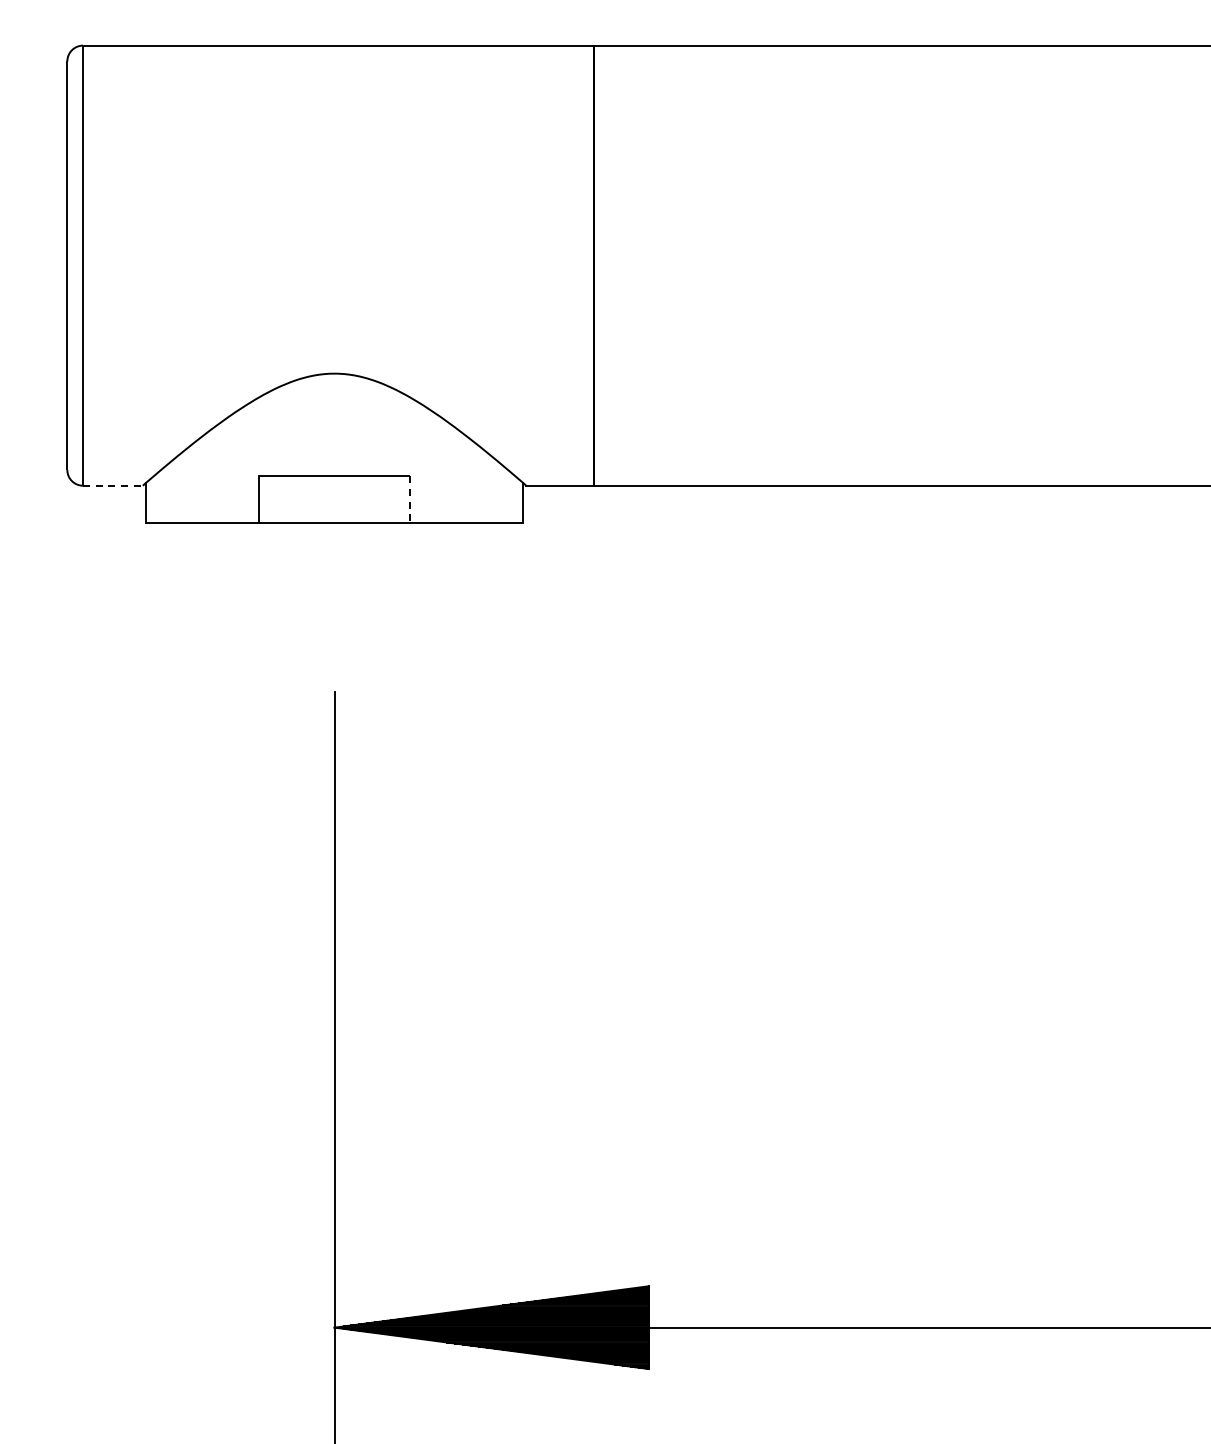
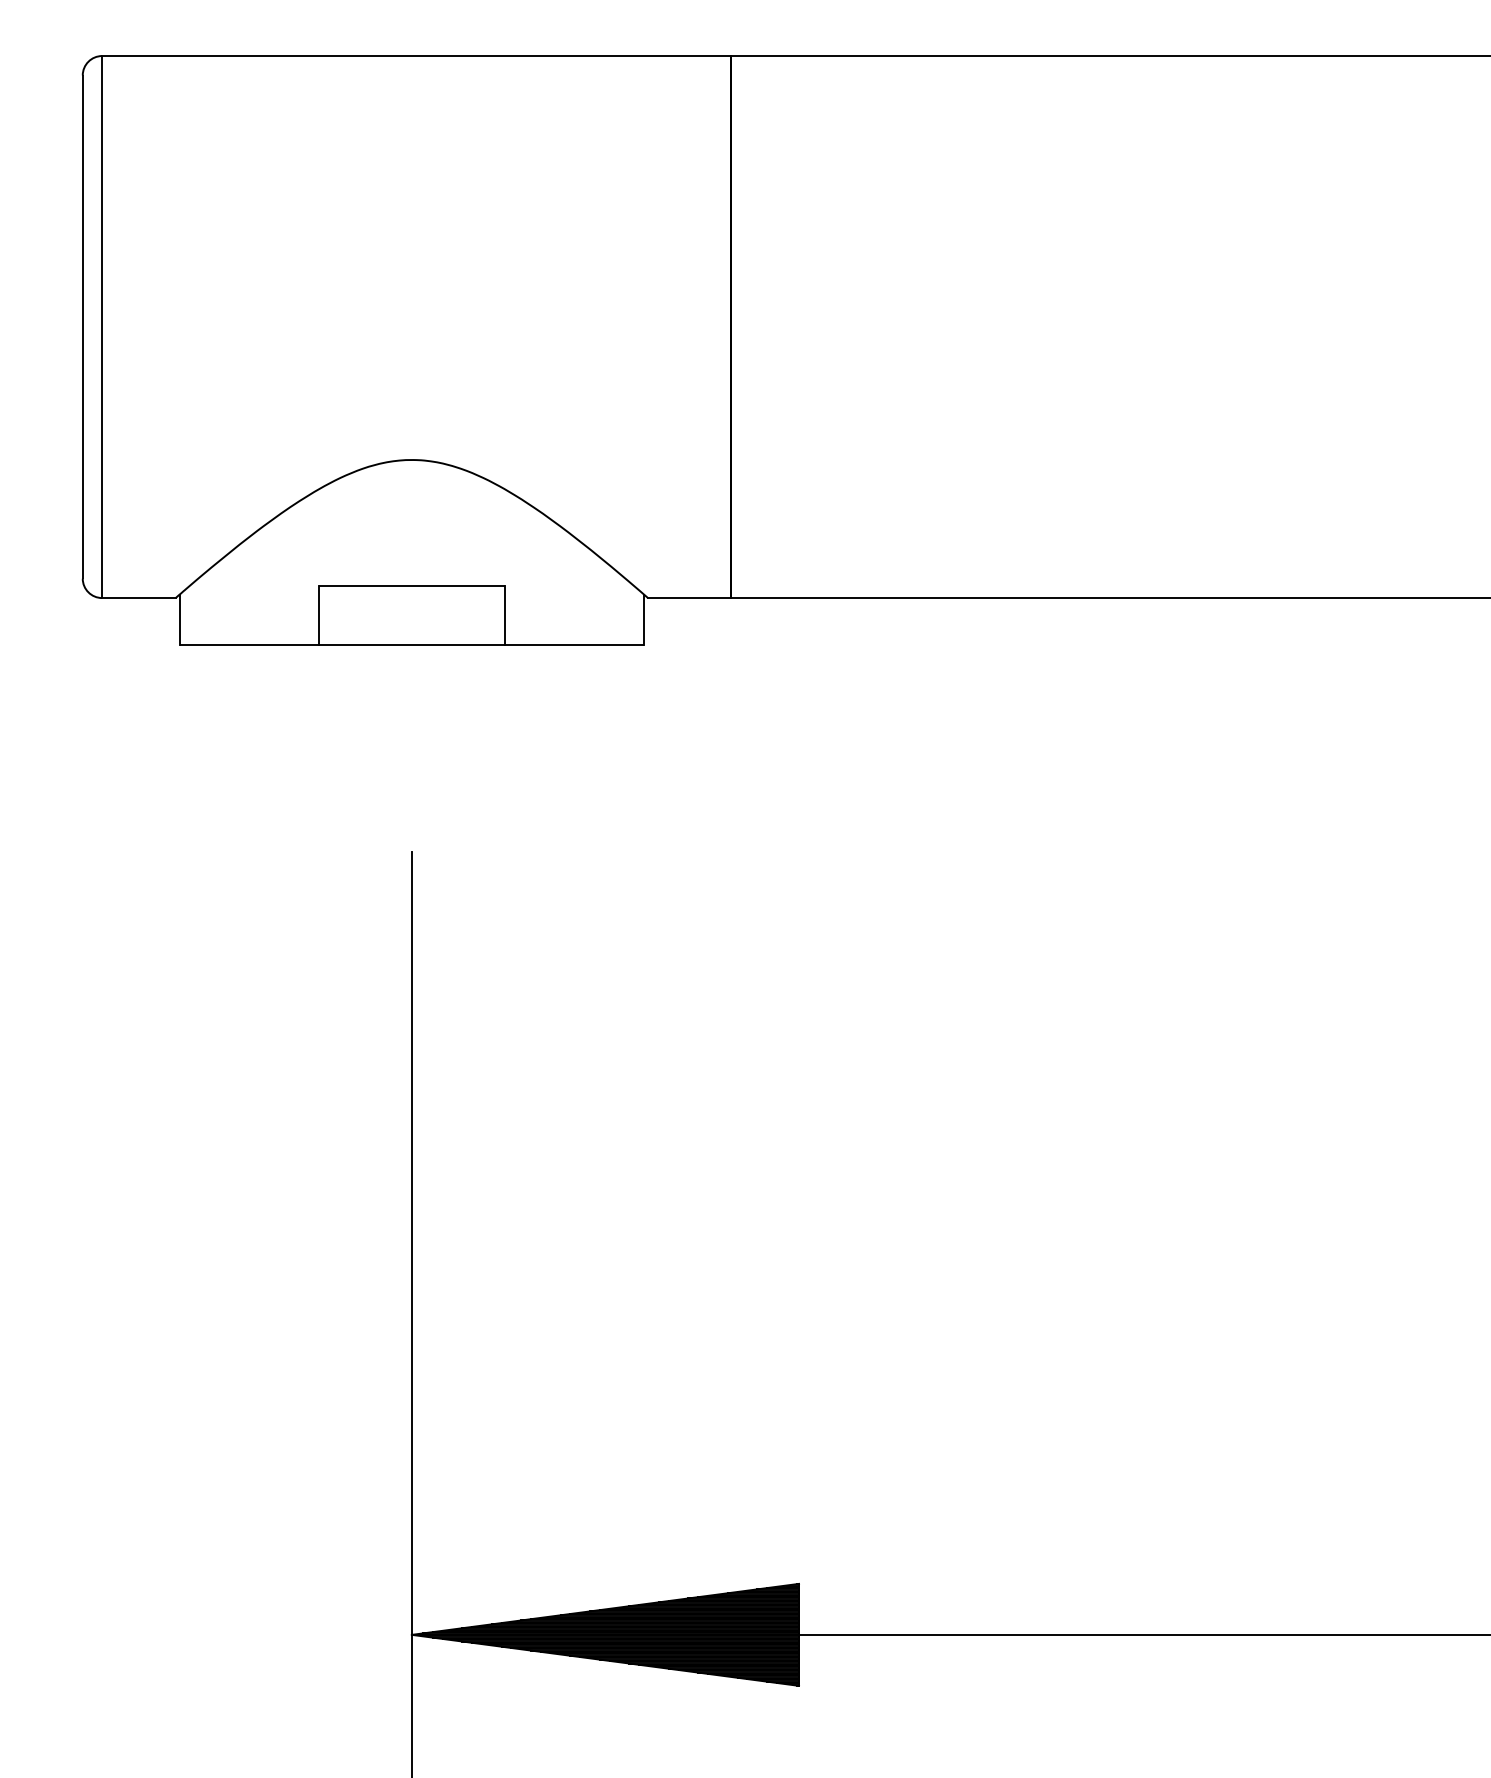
line: (112, 485) -> (138, 597), dashed -> solid
line: (409, 499) -> (504, 614), dashed -> solid

